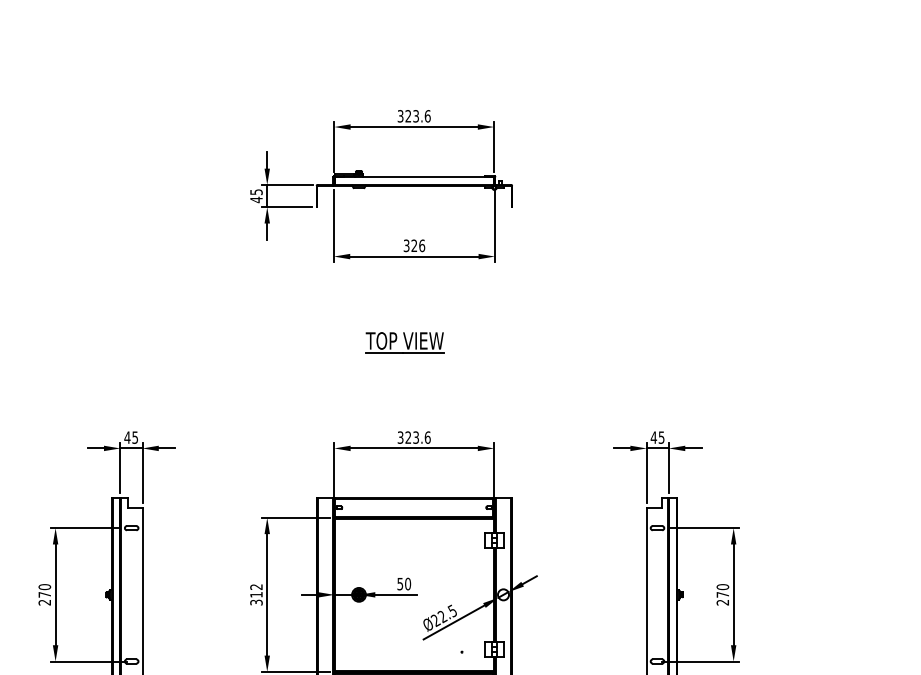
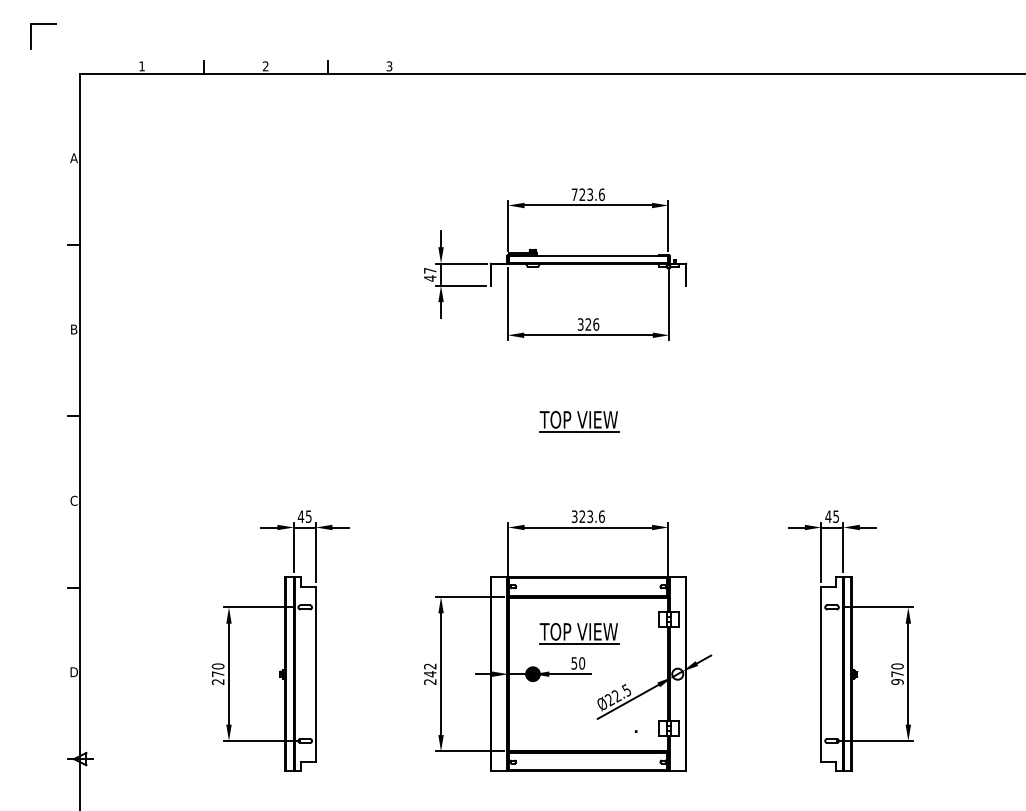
text: (400, 116) -> (574, 194), 323.6 -> 723.6
text: (256, 191) -> (430, 270), 45 -> 47
part: (405, 554) -> (579, 633), added
text: (256, 598) -> (430, 677), 312 -> 242
text: (722, 602) -> (897, 681), 270 -> 970

